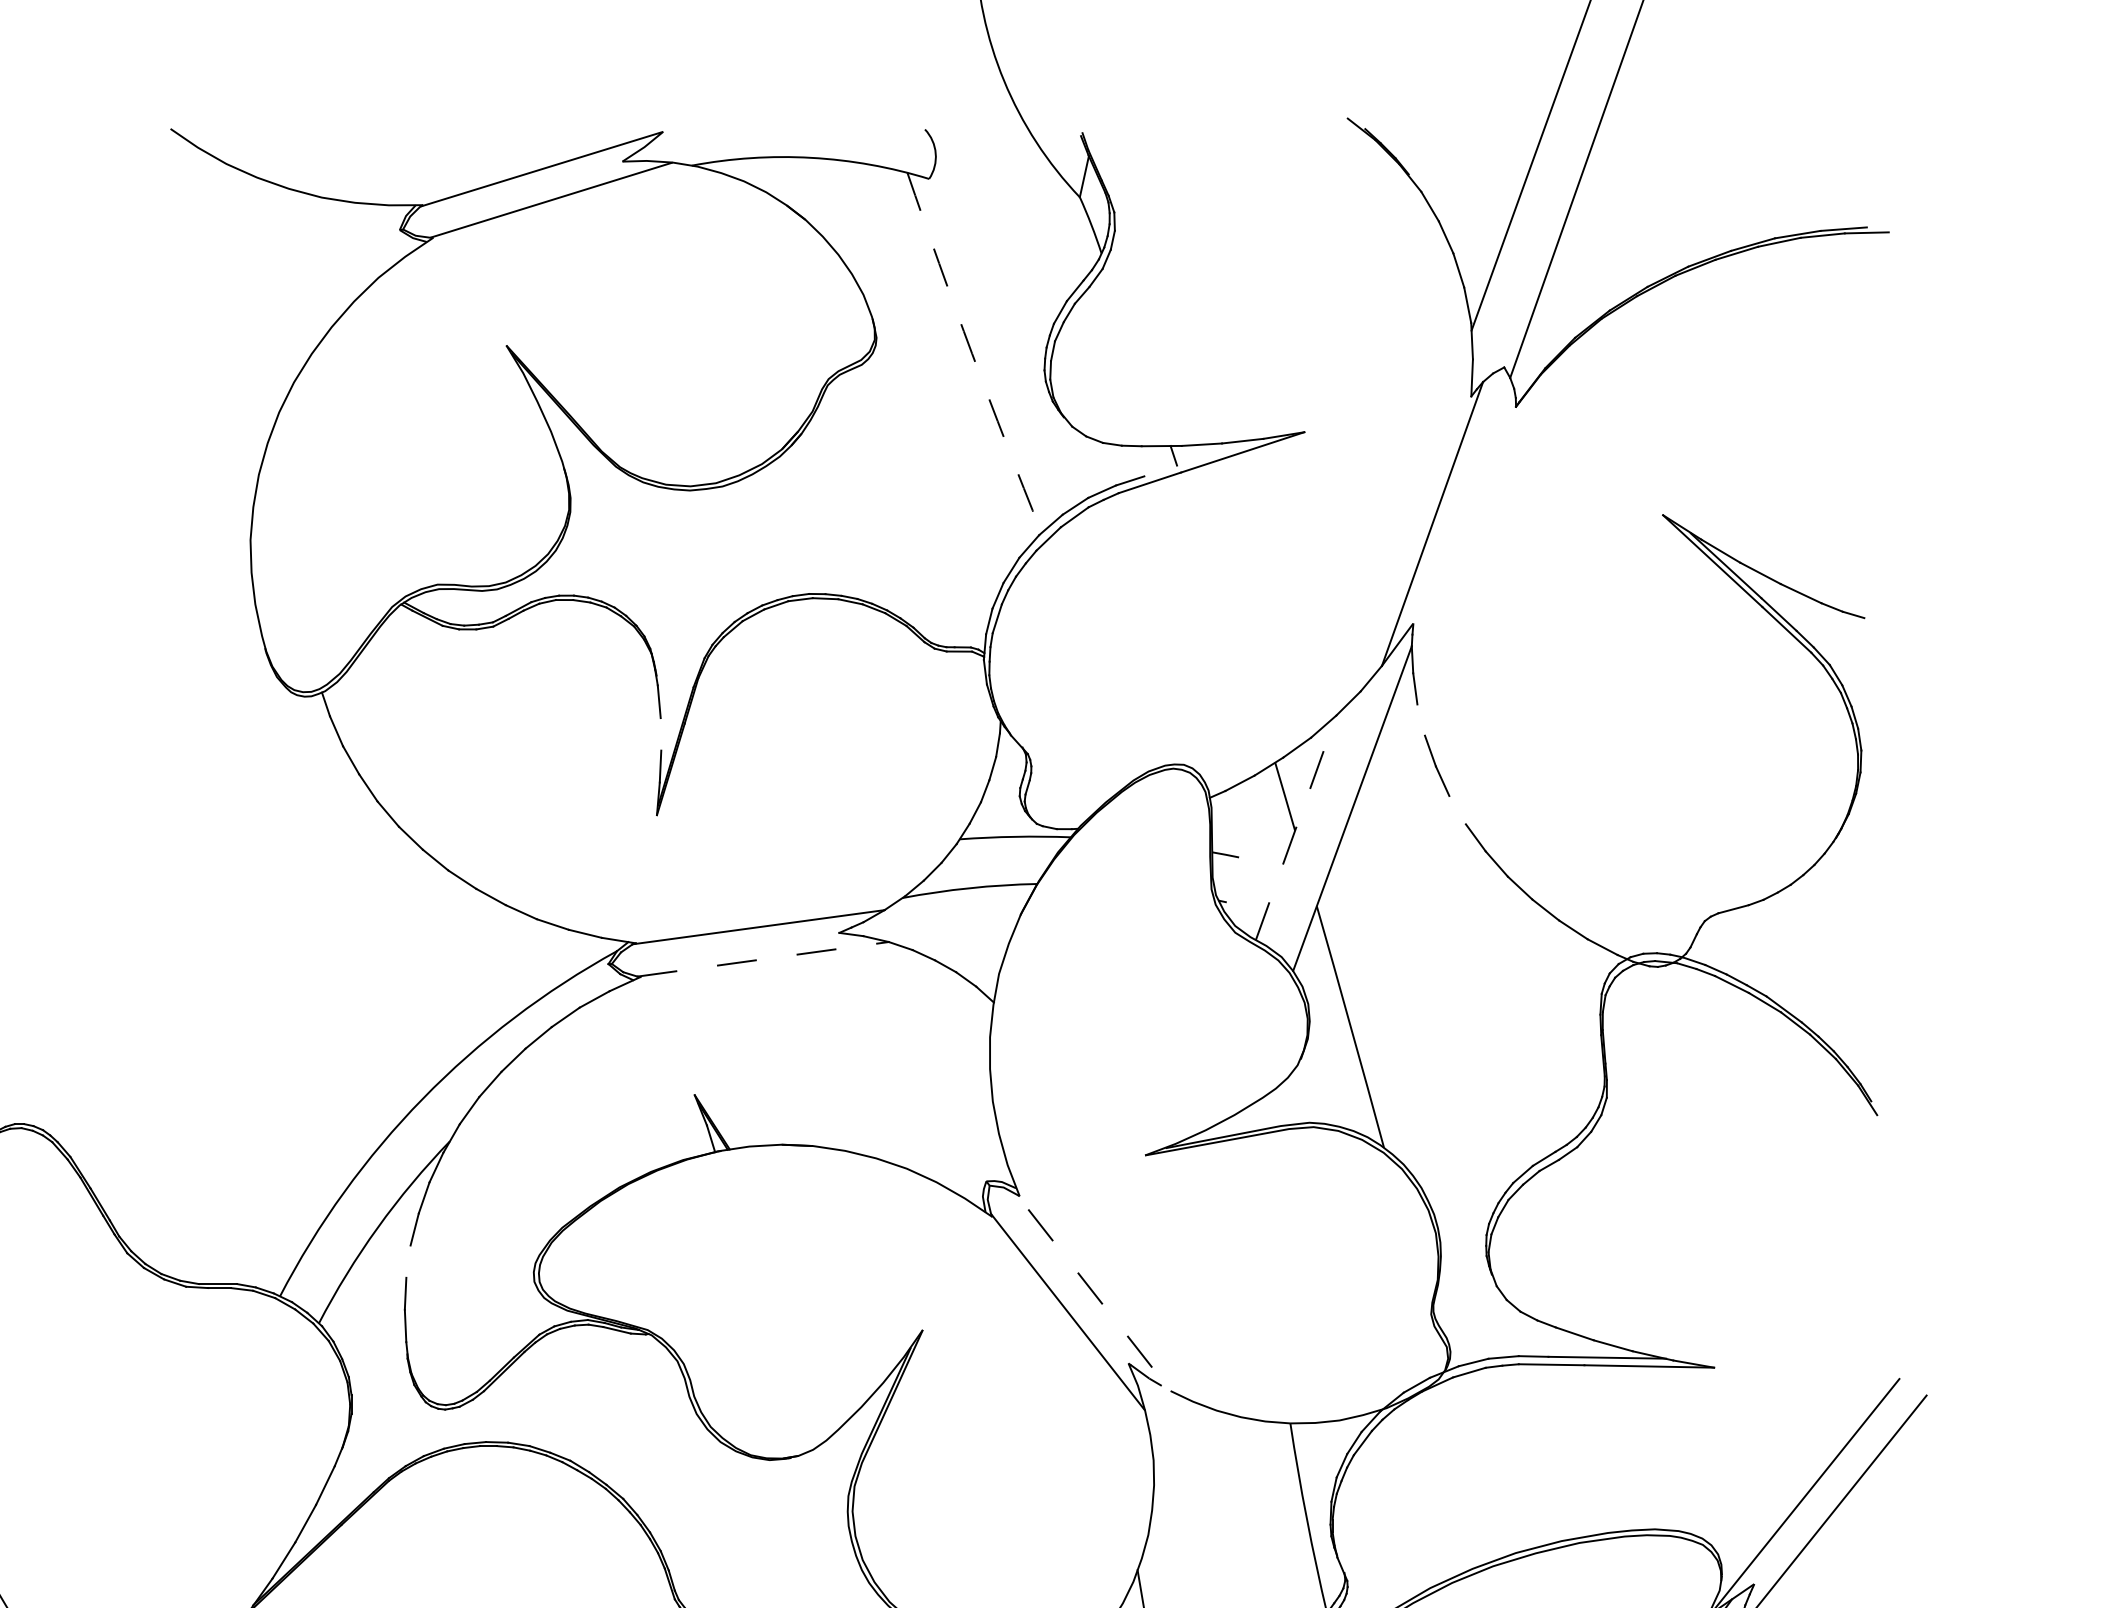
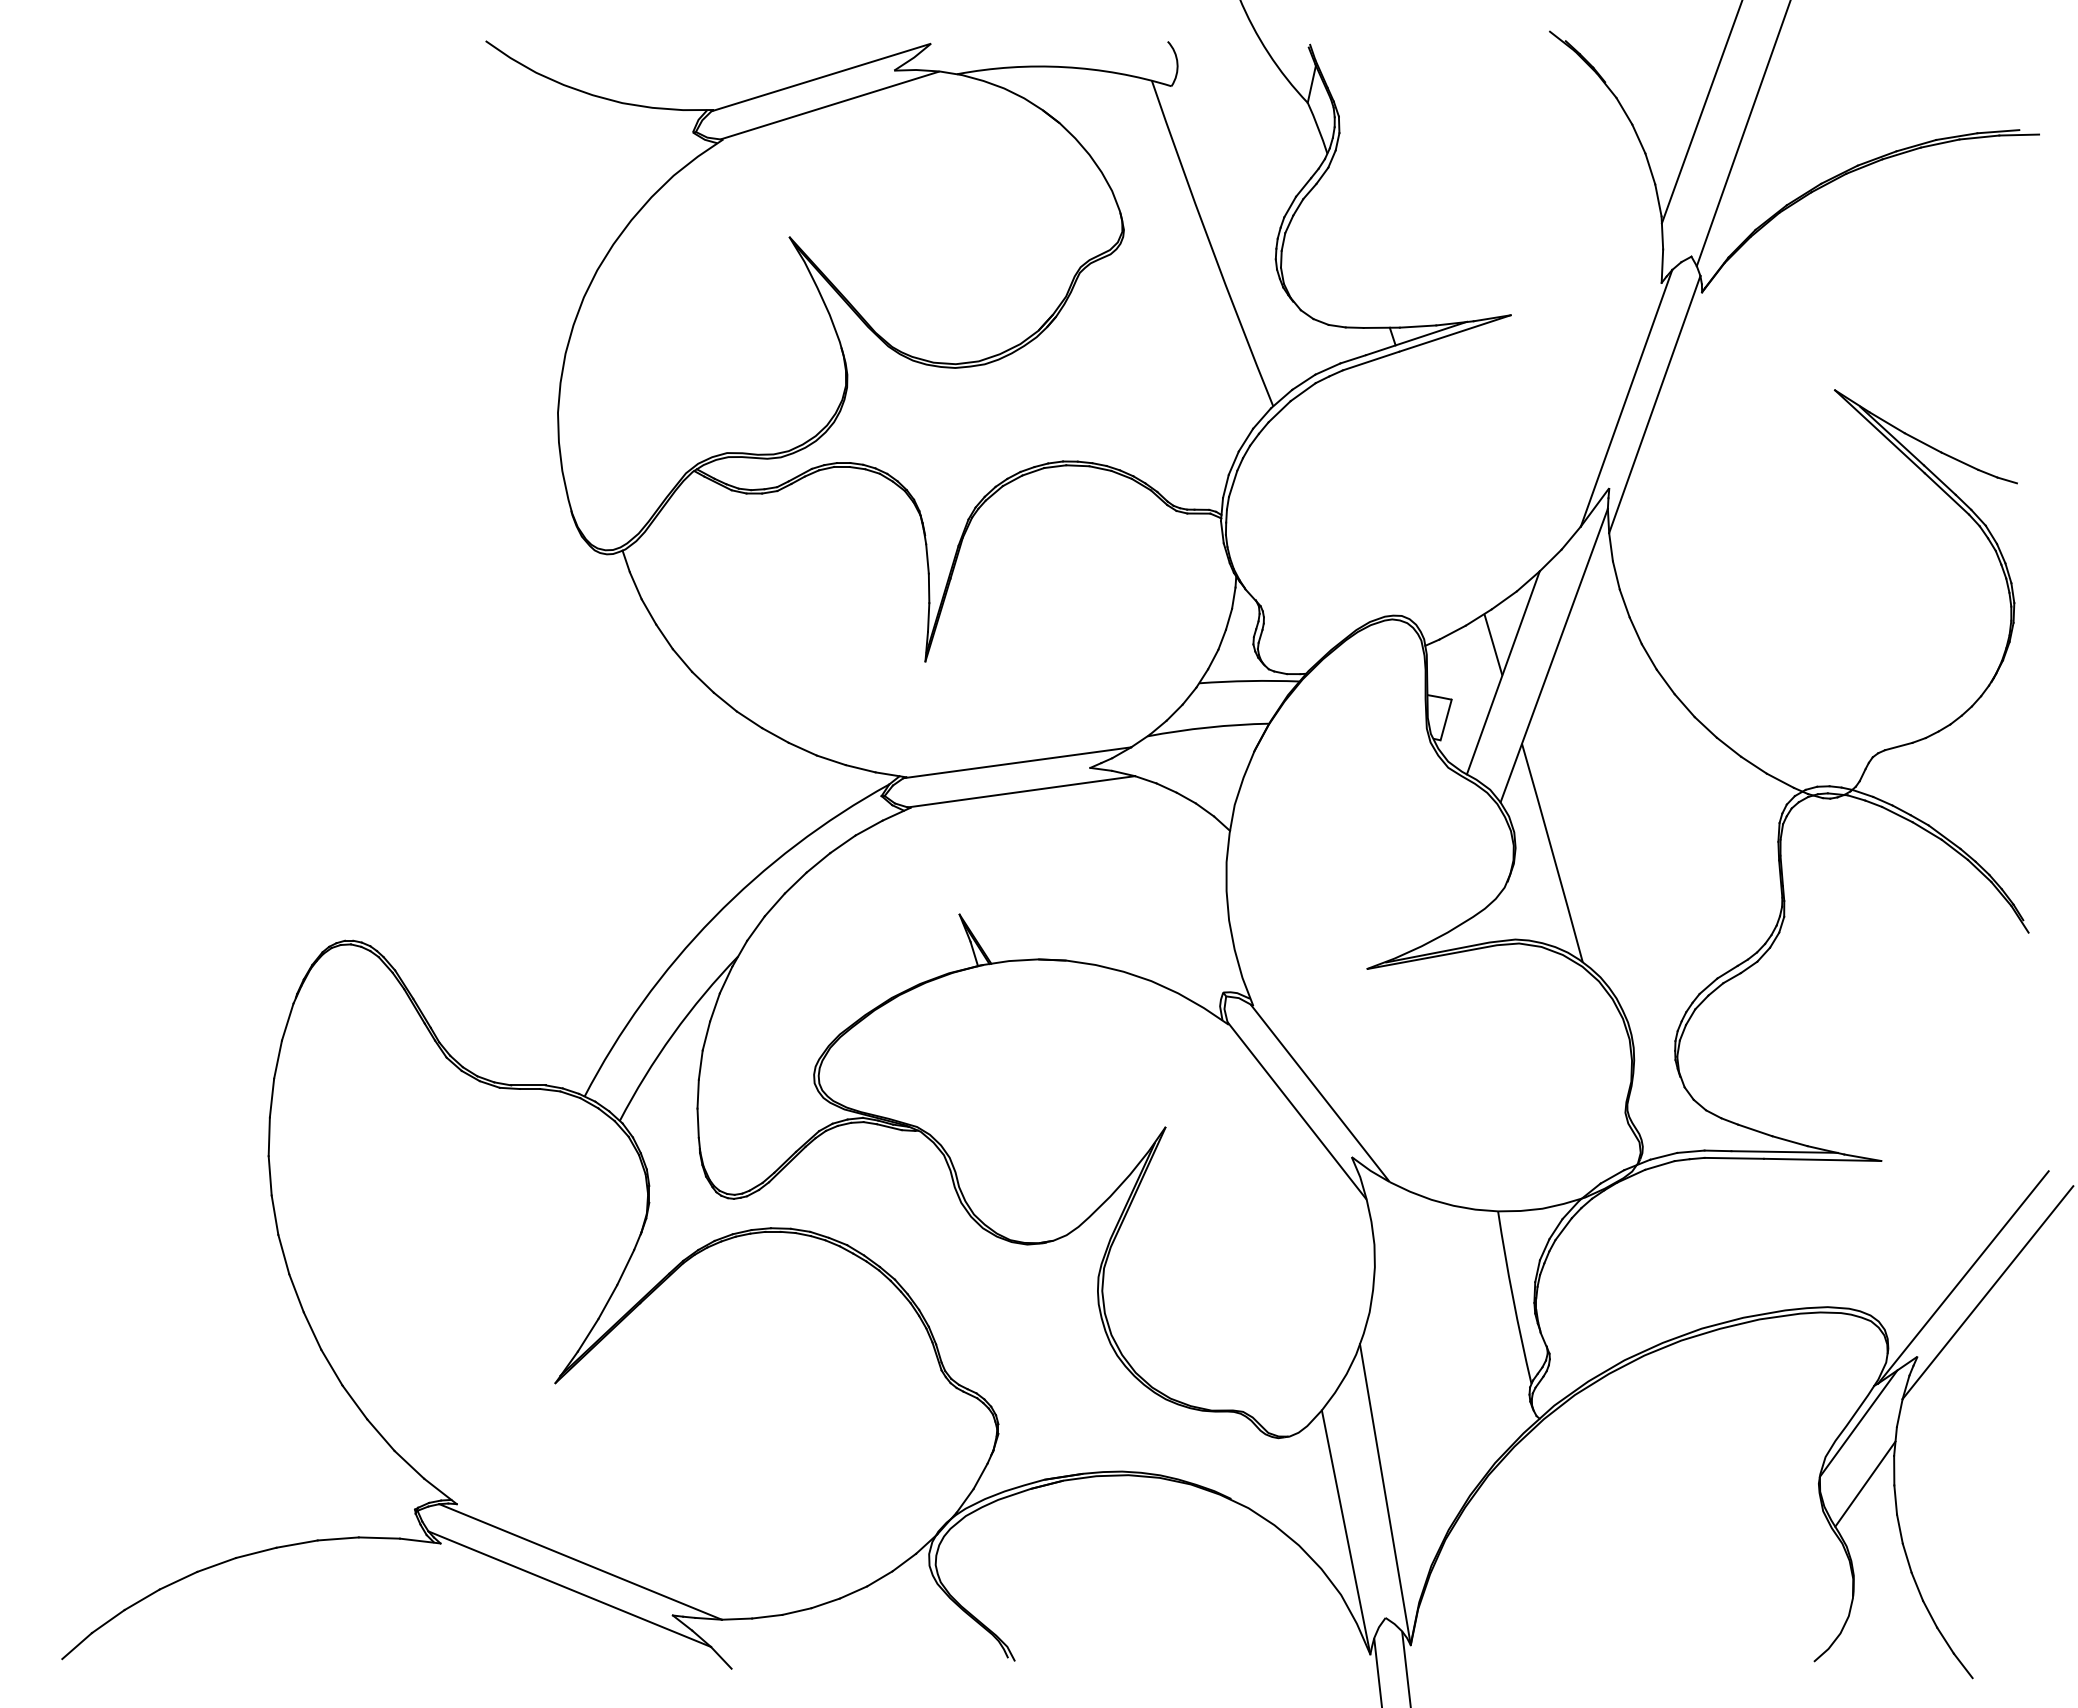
arc: (972, 353) -> (1210, 244), dashed -> solid
line: (1200, 457) -> (1416, 338), added
line: (1463, 530) -> (1654, 404), added
line: (1420, 720) -> (1615, 575), added
line: (660, 734) -> (928, 588), added
line: (1456, 809) -> (1648, 656), added
line: (1296, 827) -> (1503, 672), dashed -> solid
line: (1232, 879) -> (1445, 719), added
line: (763, 958) -> (1021, 791), dashed -> solid
line: (408, 1260) -> (700, 1064), added
line: (1109, 1314) -> (1334, 1112), dashed -> solid

